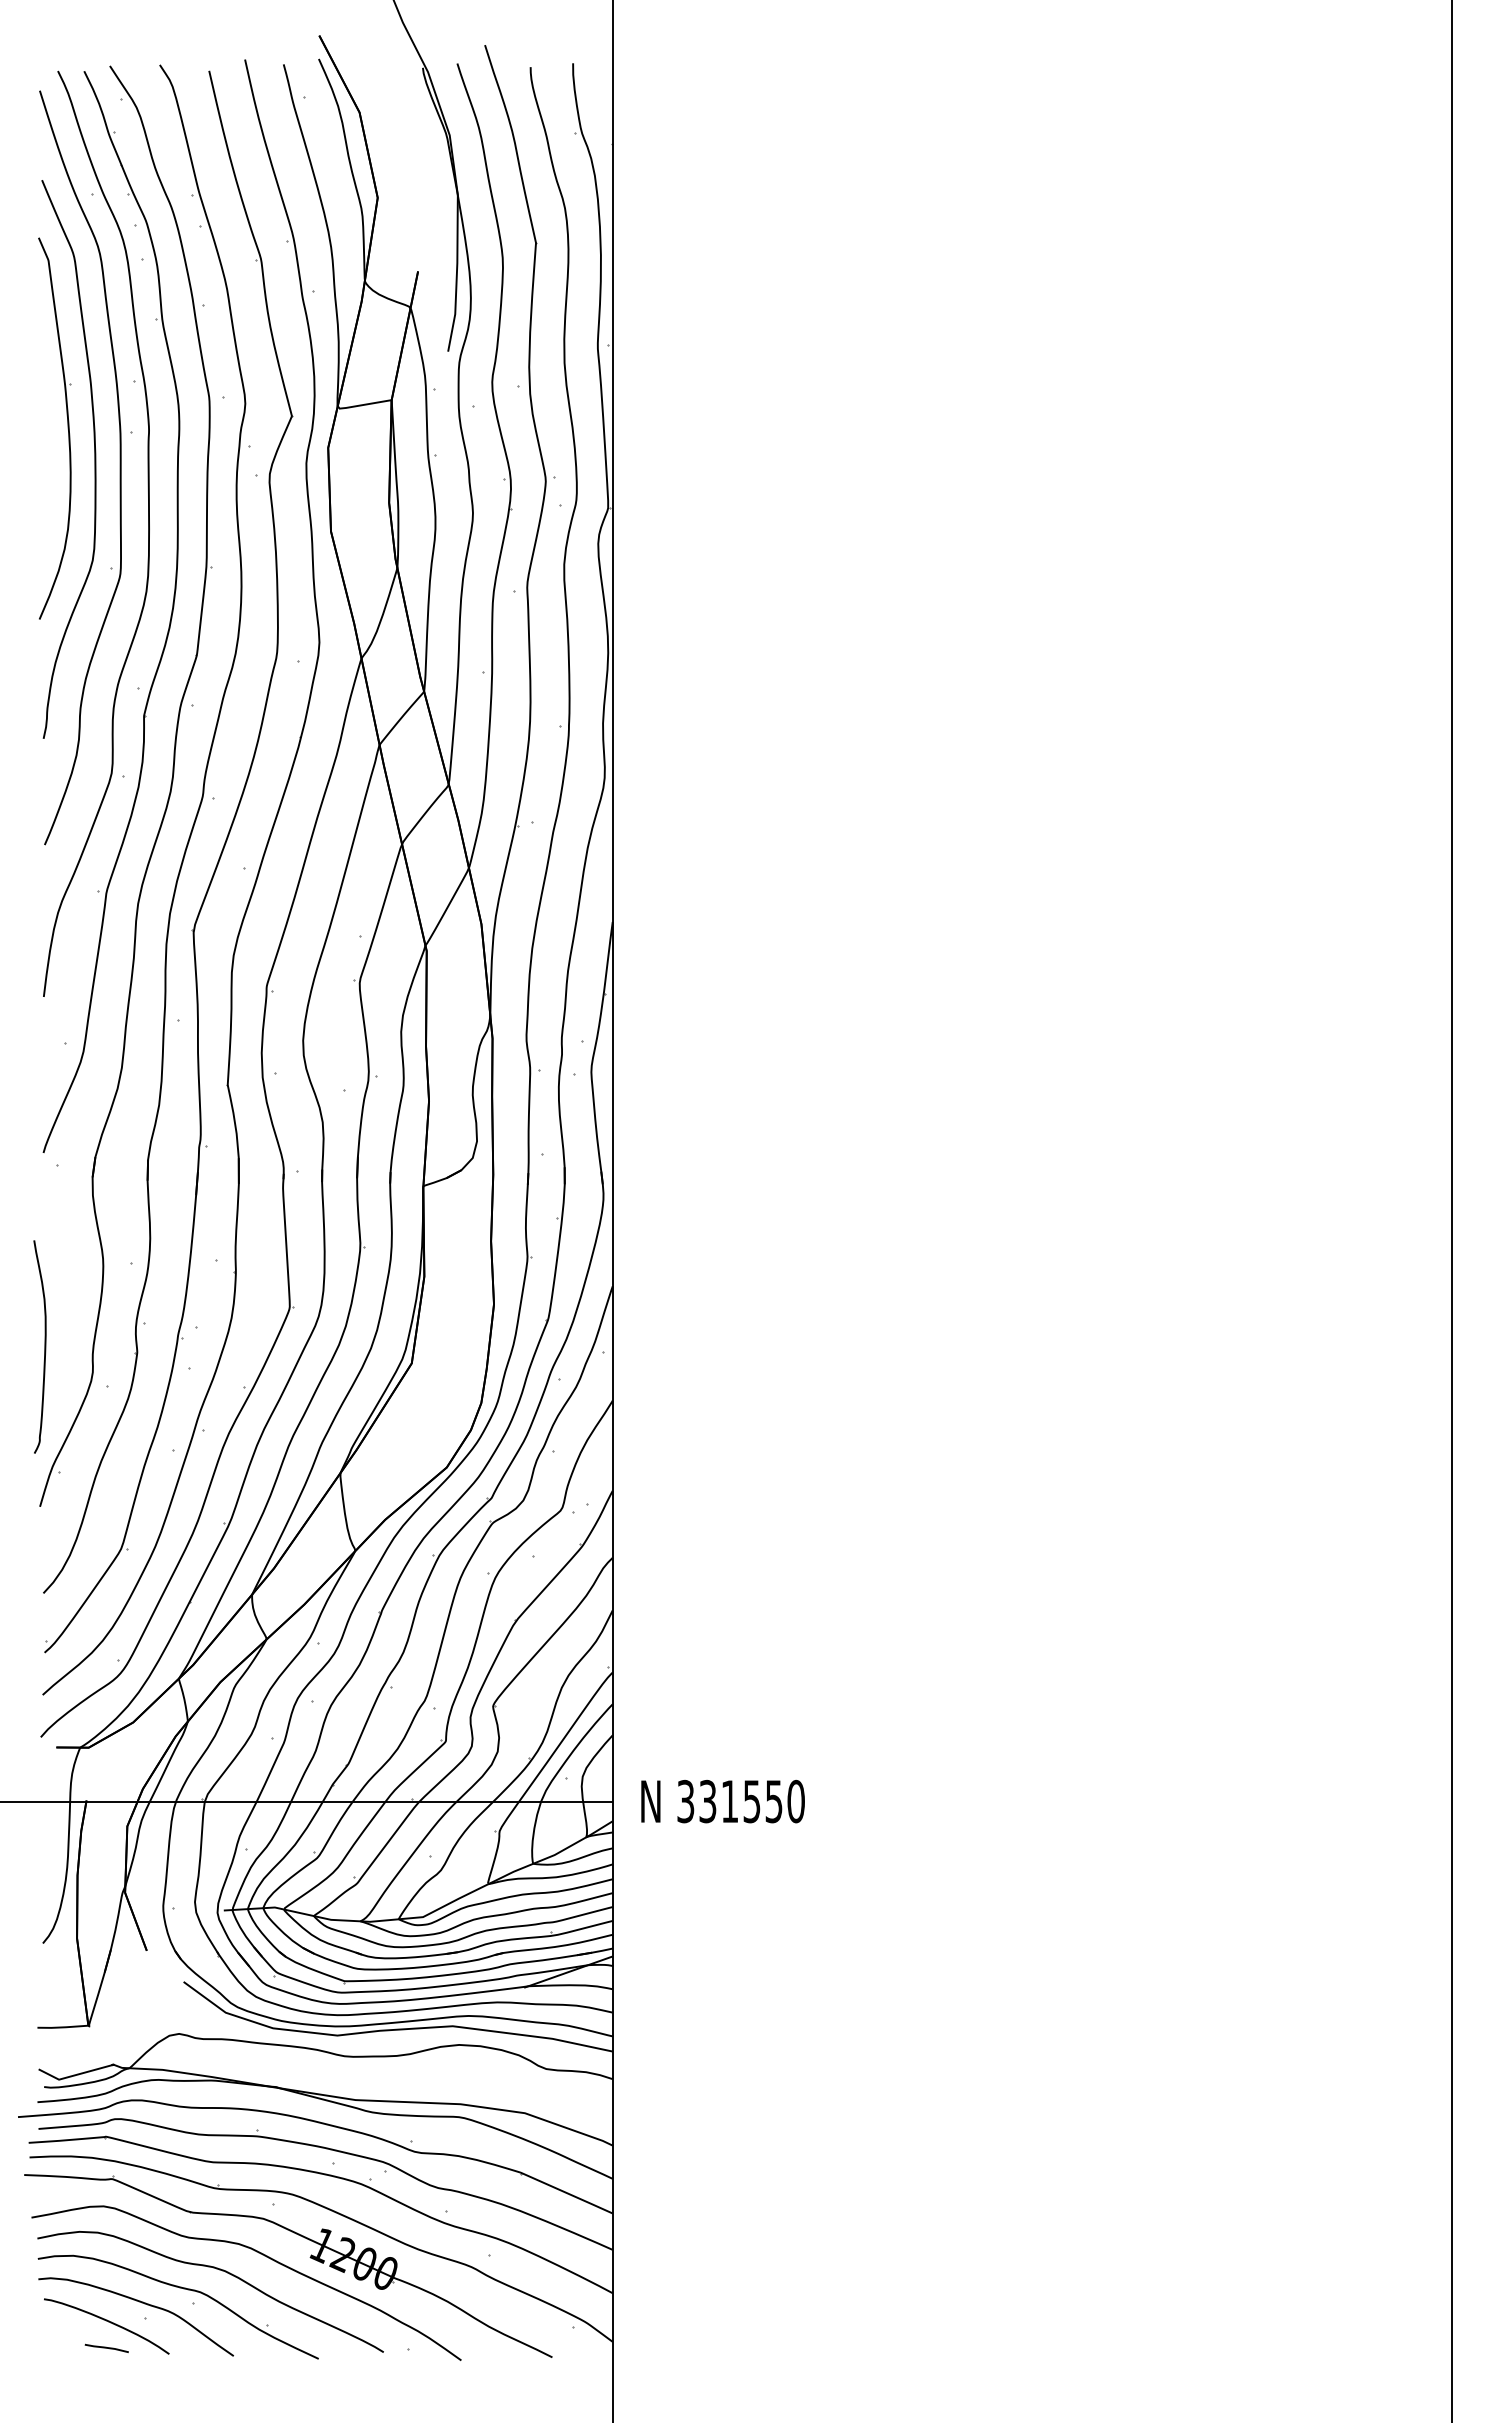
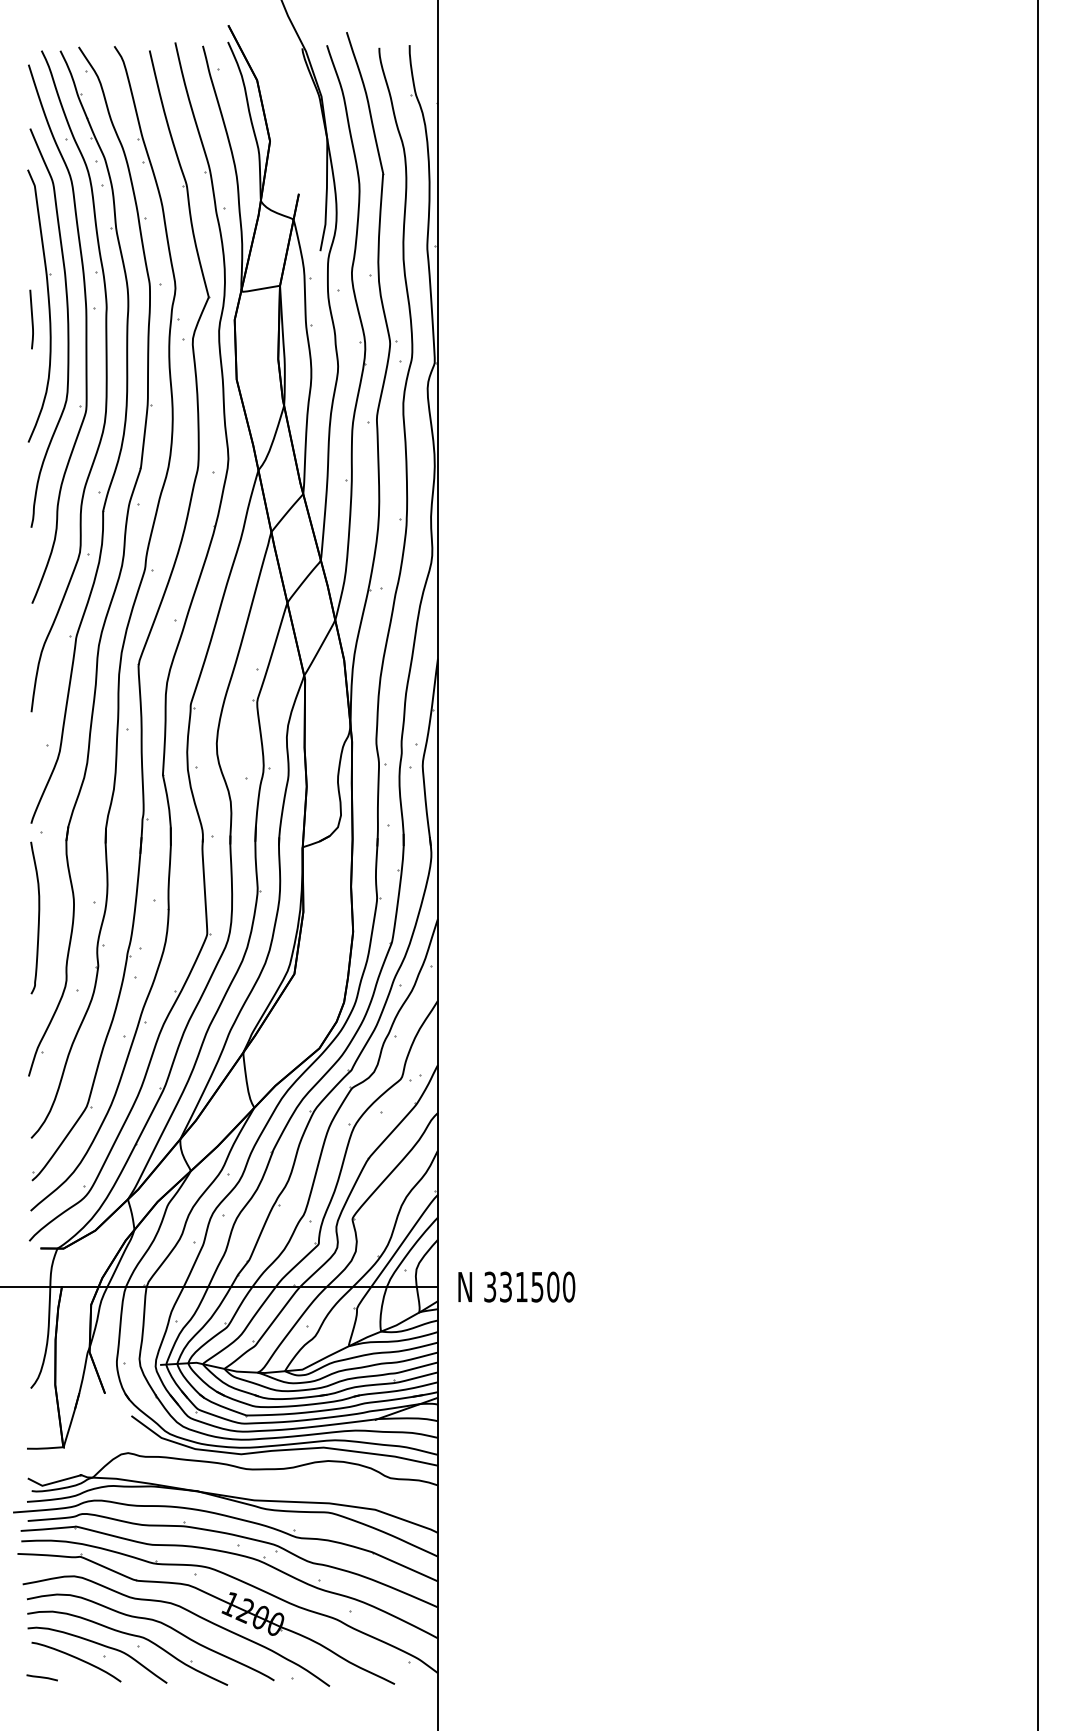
curve: (44, 447) -> (31, 319), added
curve: (44, 1346) -> (38, 917), moved
text: (773, 1801) -> (552, 1287), 331550 -> 331500
line: (106, 2347) -> (41, 1677), moved

